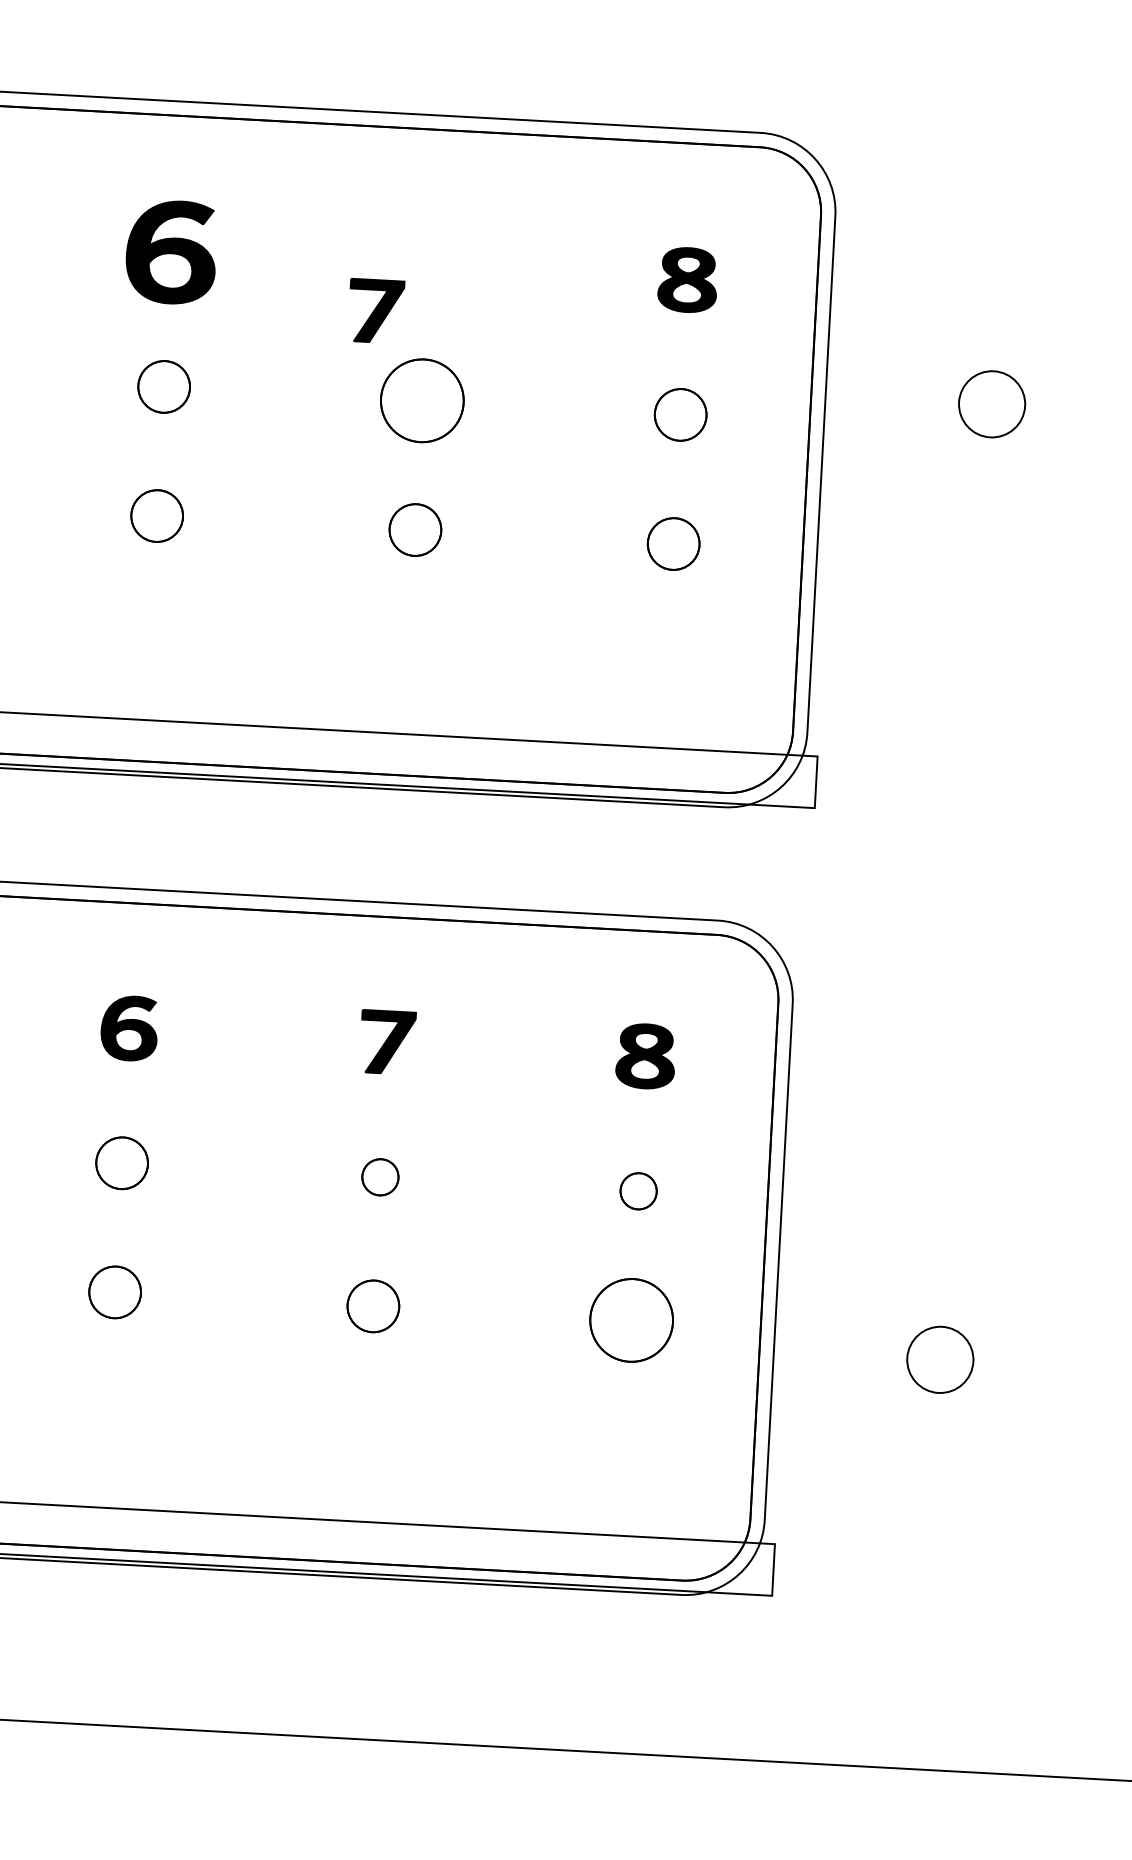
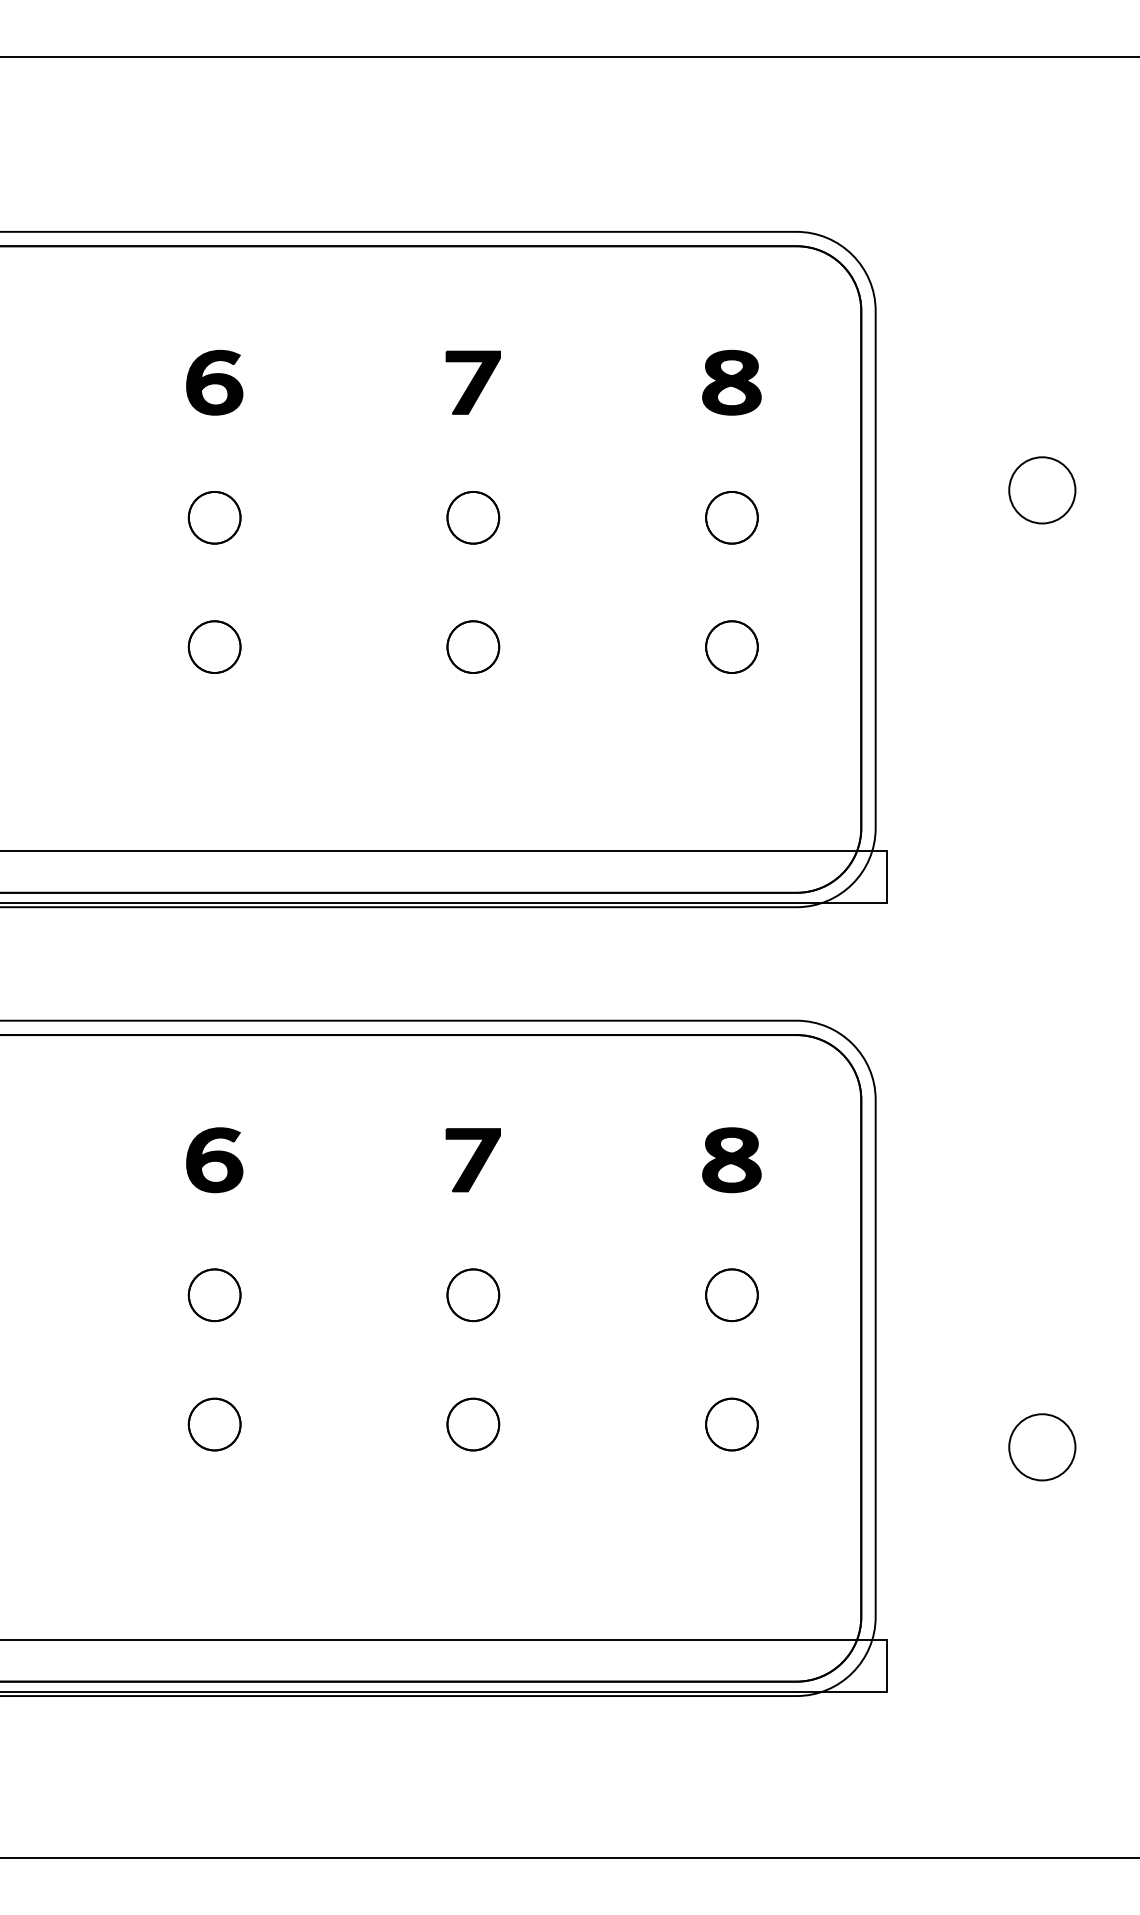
part: (171, 251) -> (214, 382), size x0.62
part: (375, 310) -> (472, 382), moved
part: (422, 400) -> (473, 517), size x0.62
part: (380, 1177) -> (473, 1295), size x1.43
part: (638, 1191) -> (731, 1295), size x1.43
part: (631, 1320) -> (731, 1424), size x0.62

